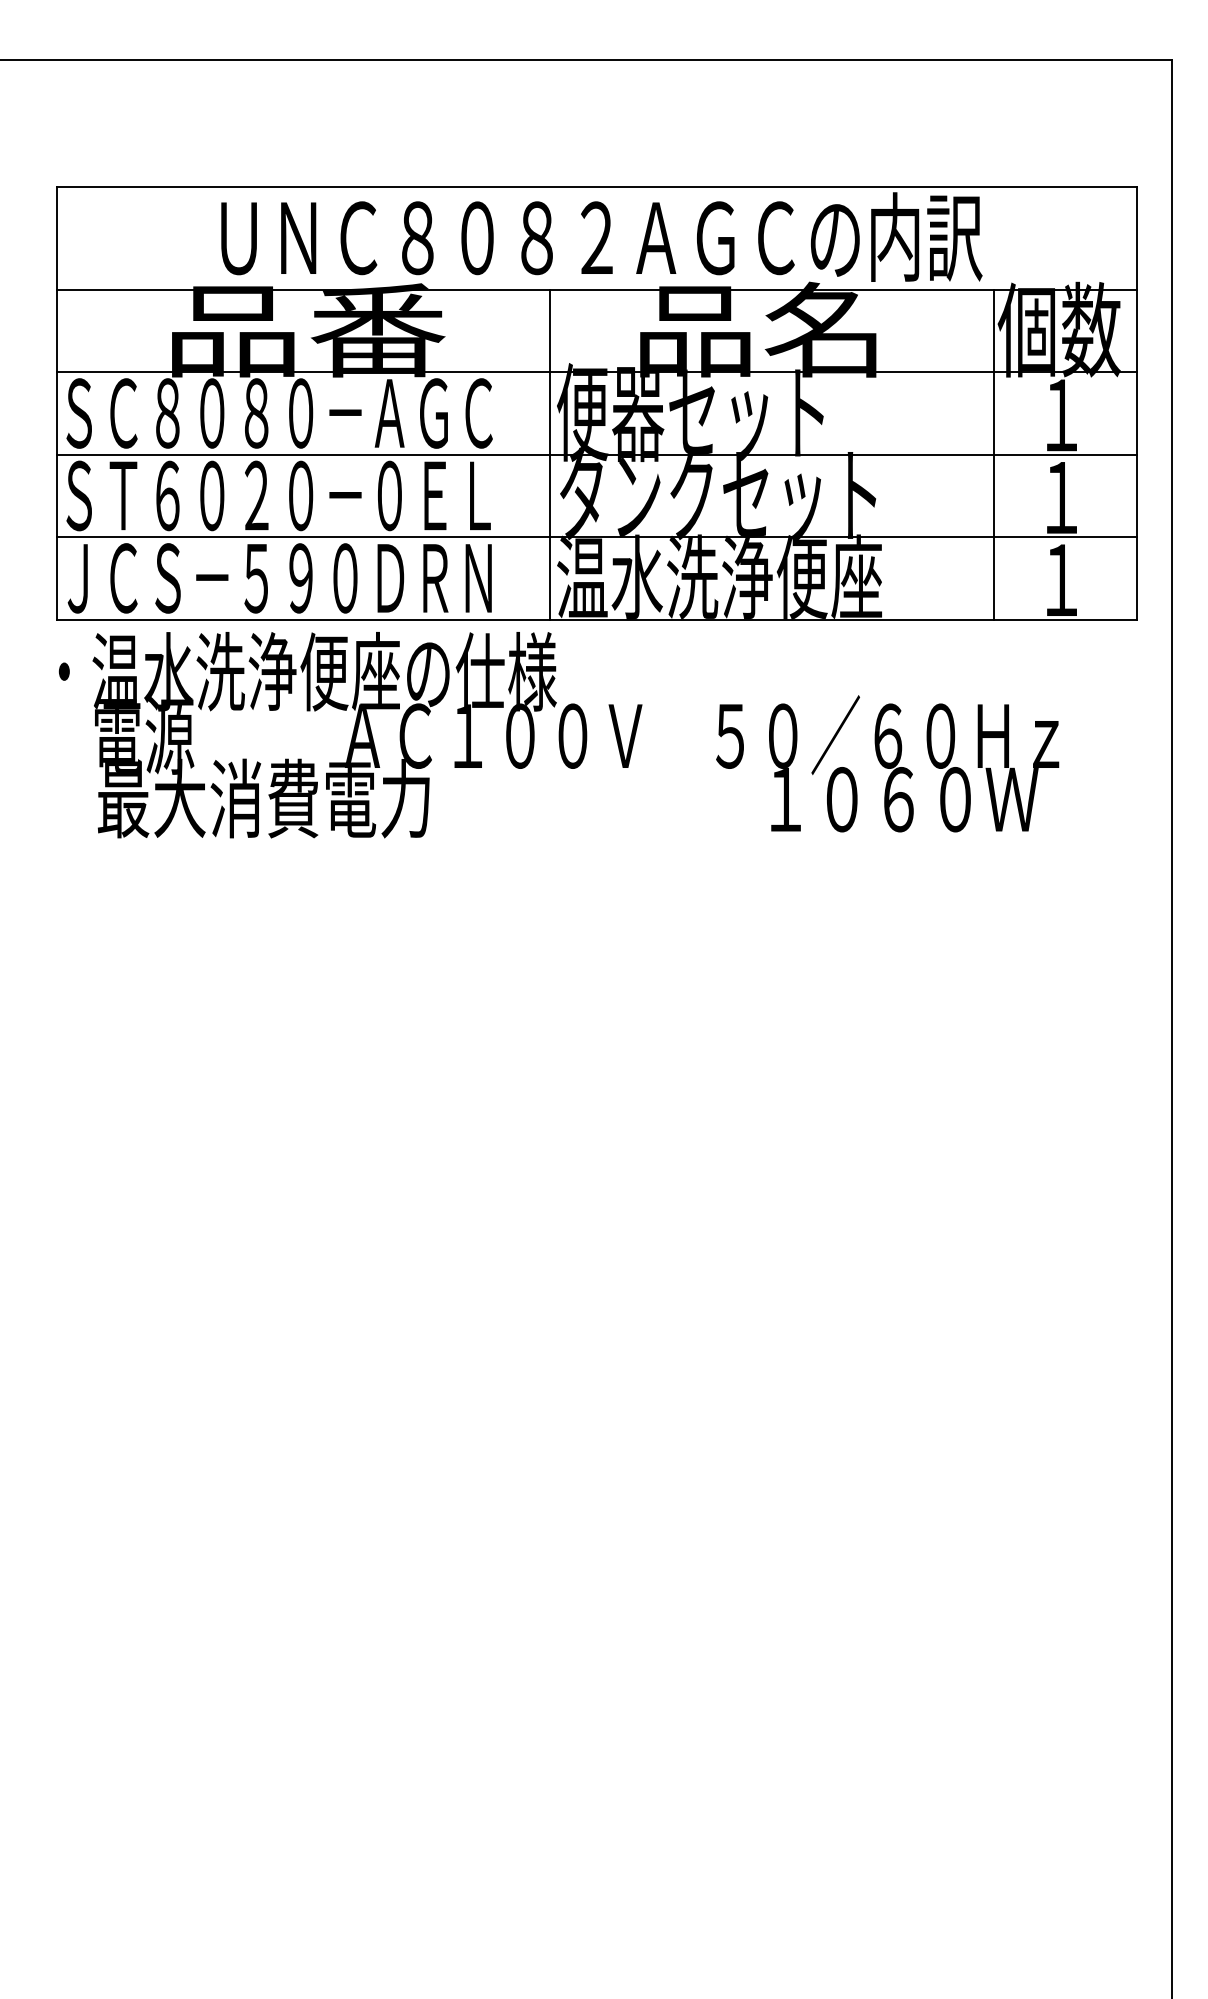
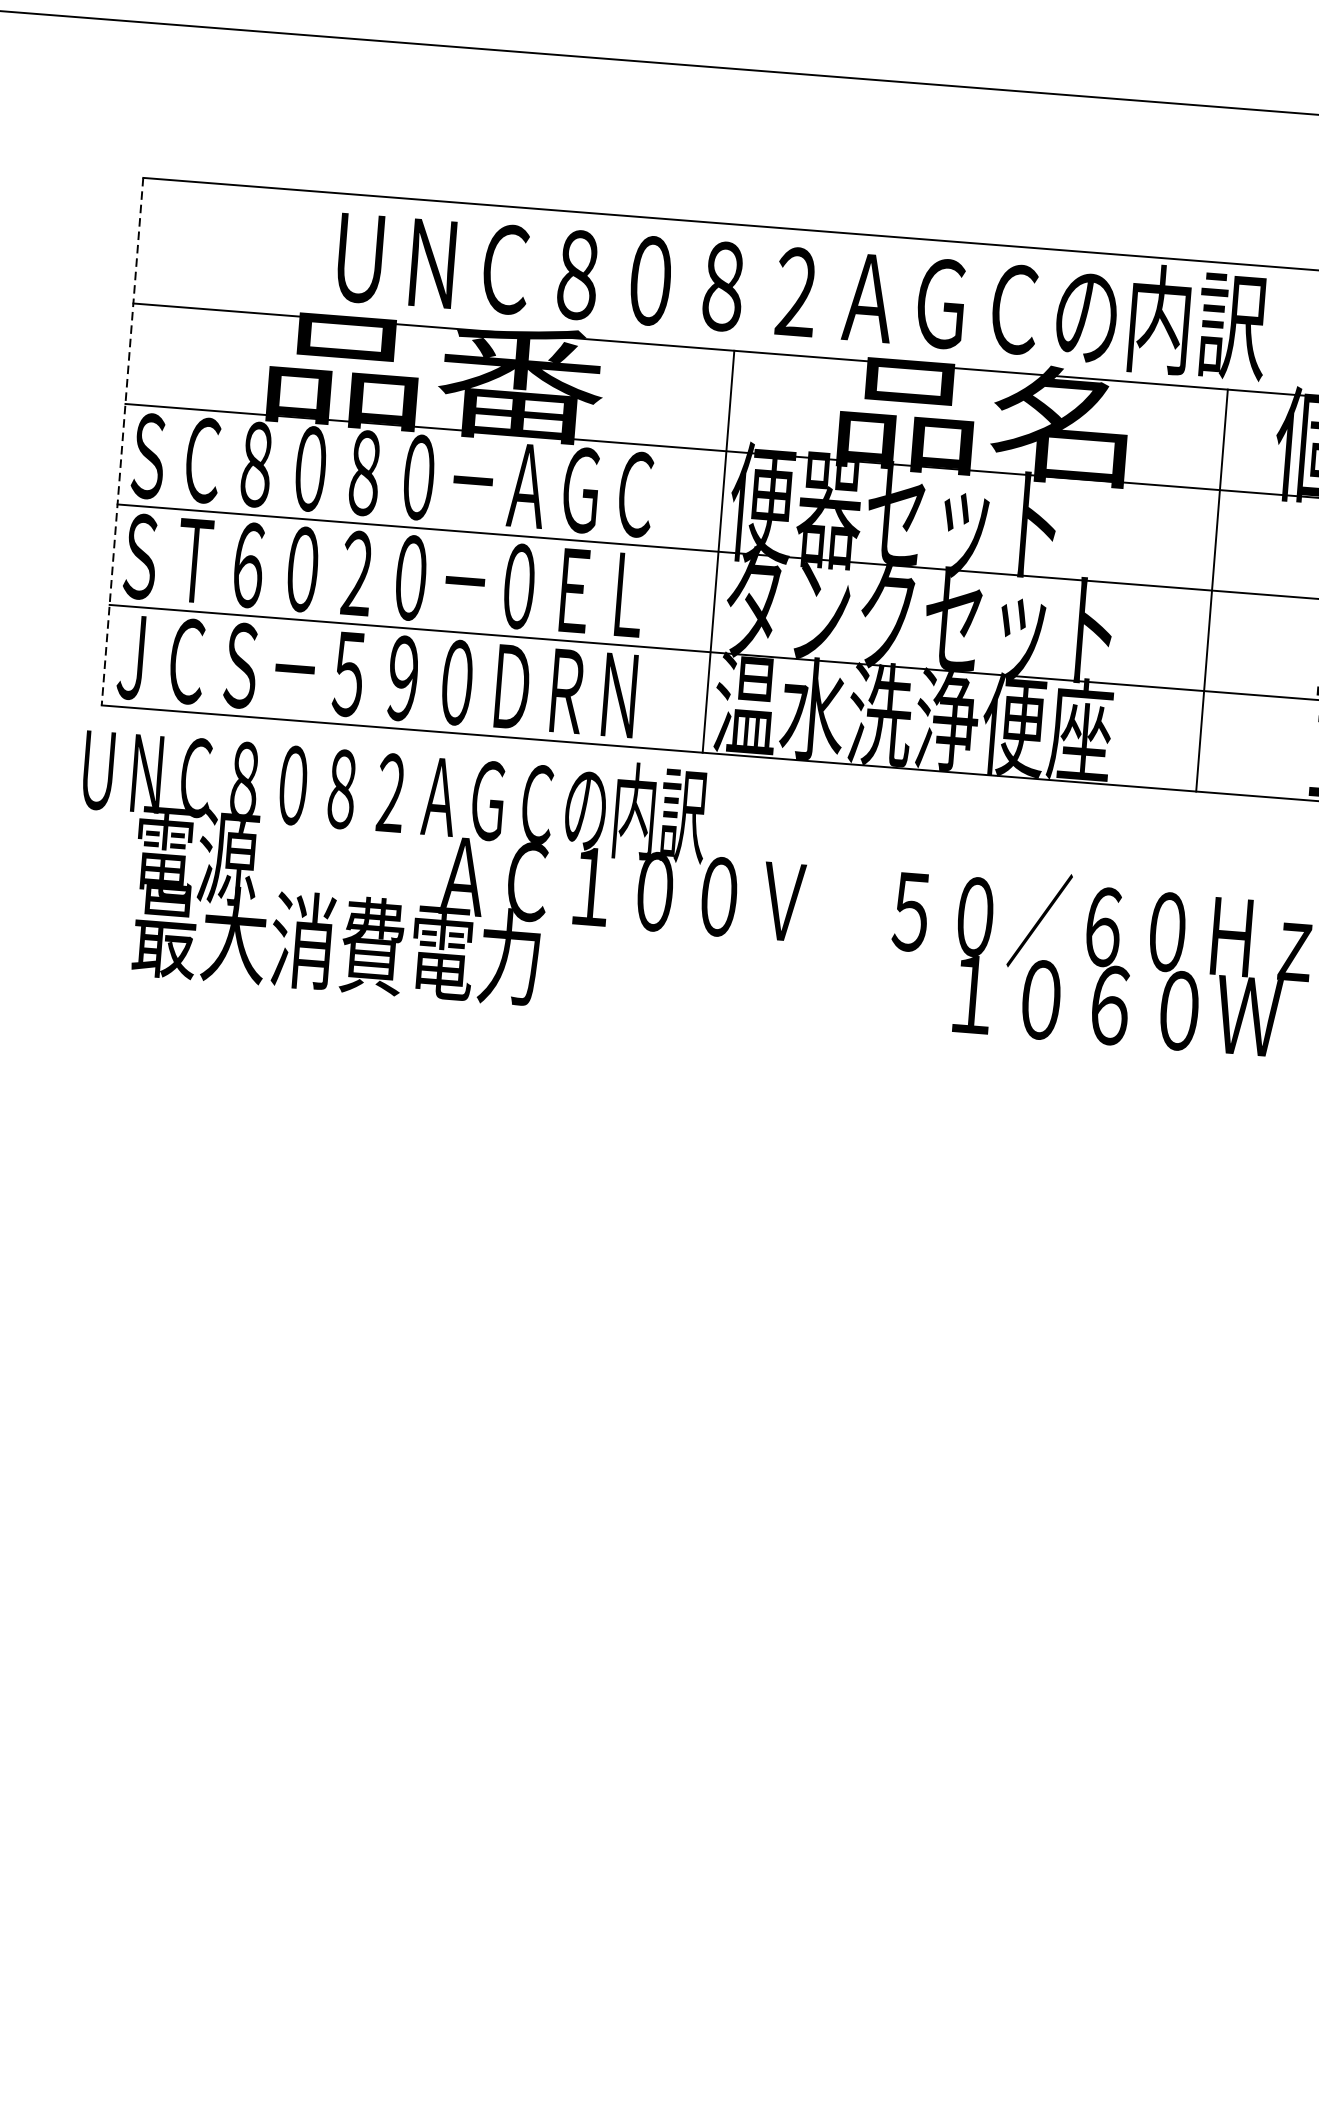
line: (56, 403) -> (121, 441), solid -> dashed
line: (994, 454) -> (1212, 590), moved
text: (301, 671) -> (394, 791), ・温水洗浄便座の仕様 -> ＵＮＣ８０８２ＡＧＣの内訳

